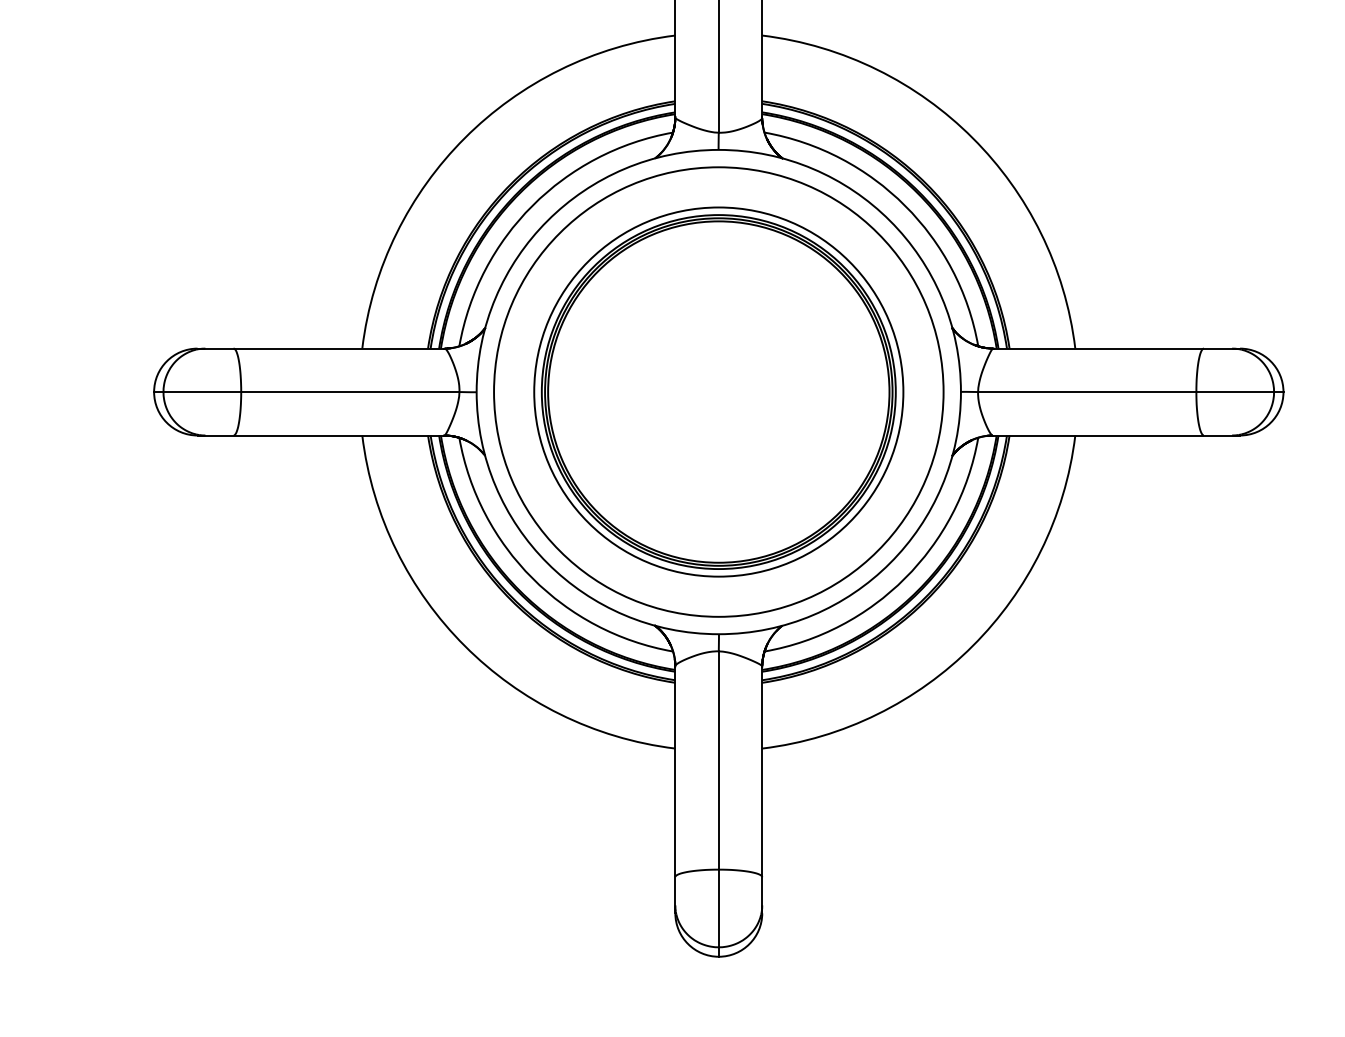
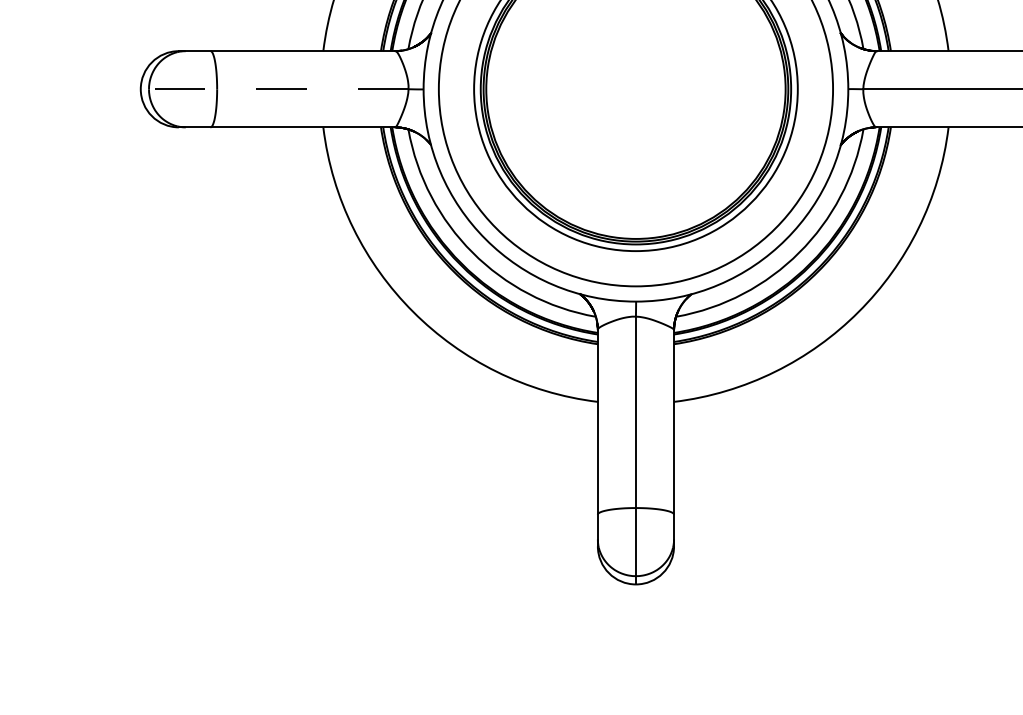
line: (306, 392) -> (274, 89), solid -> dashed

